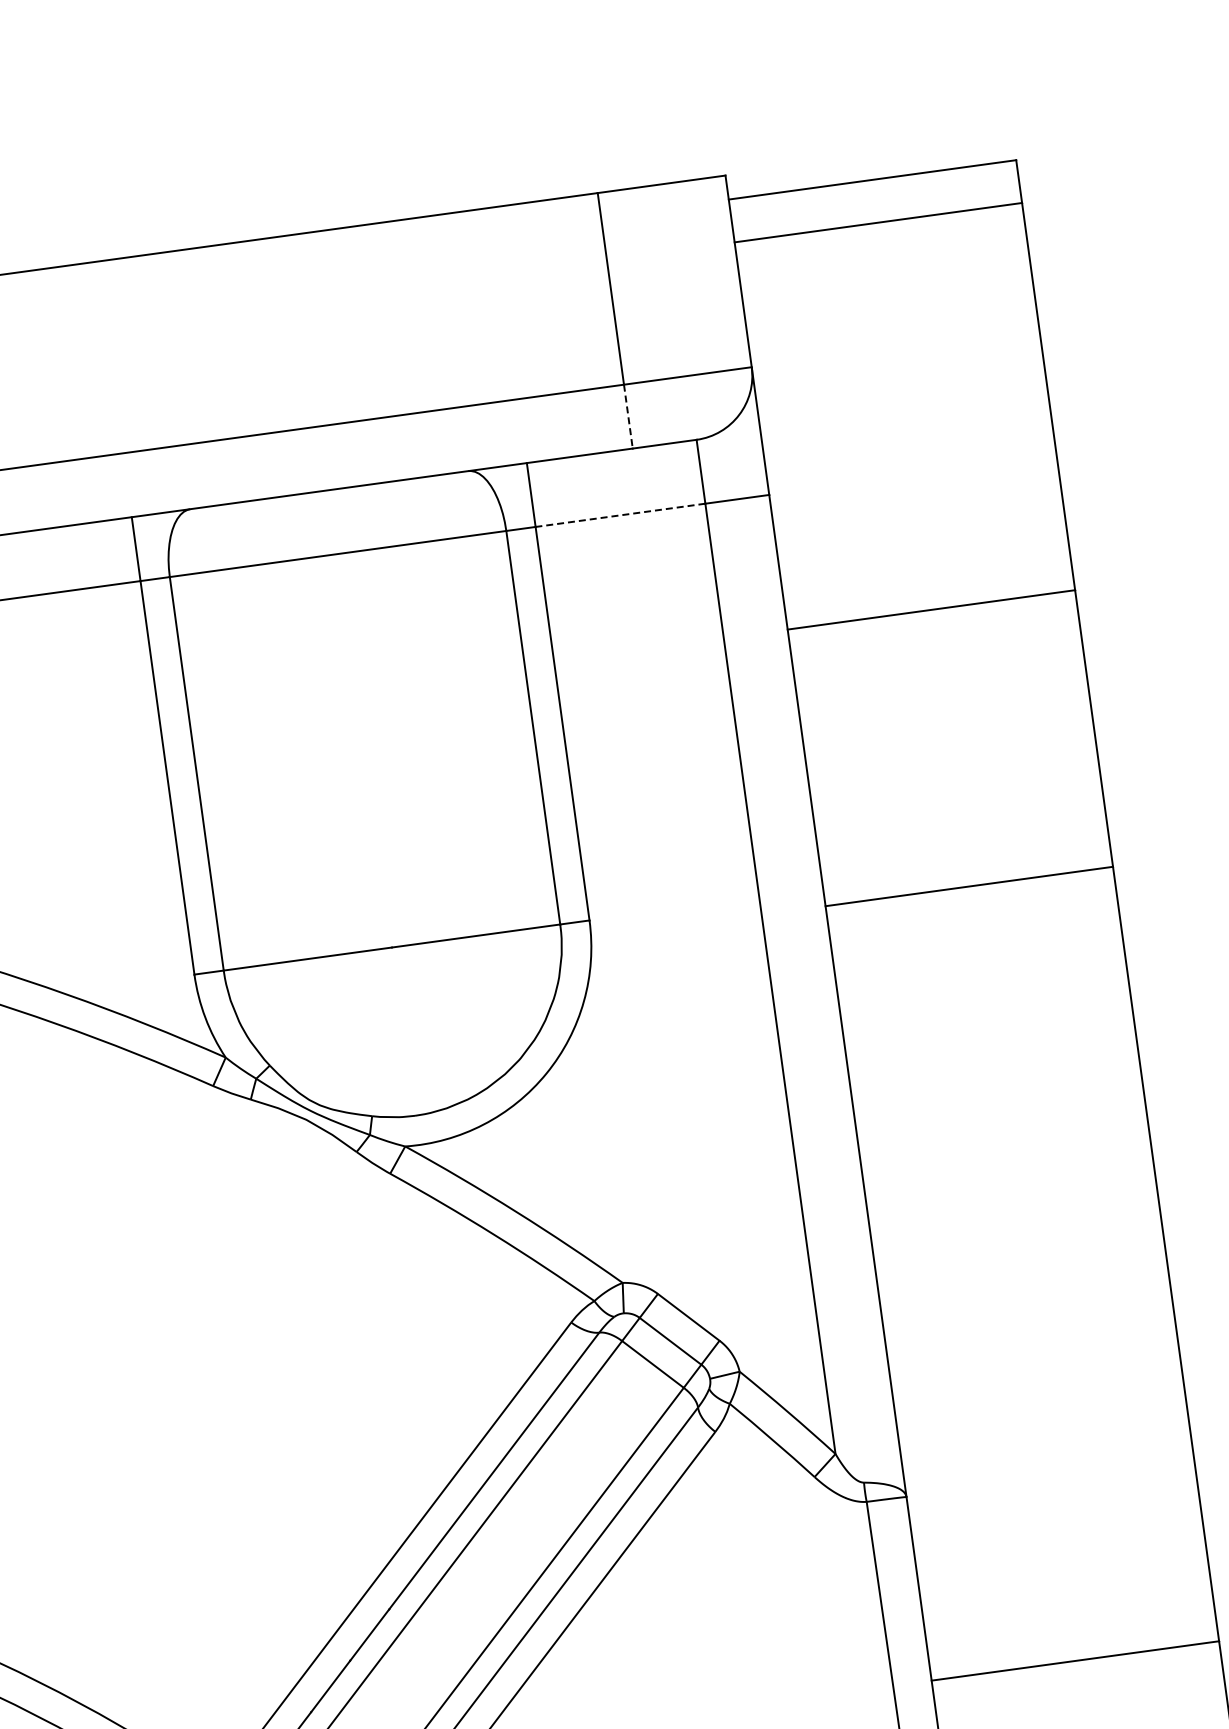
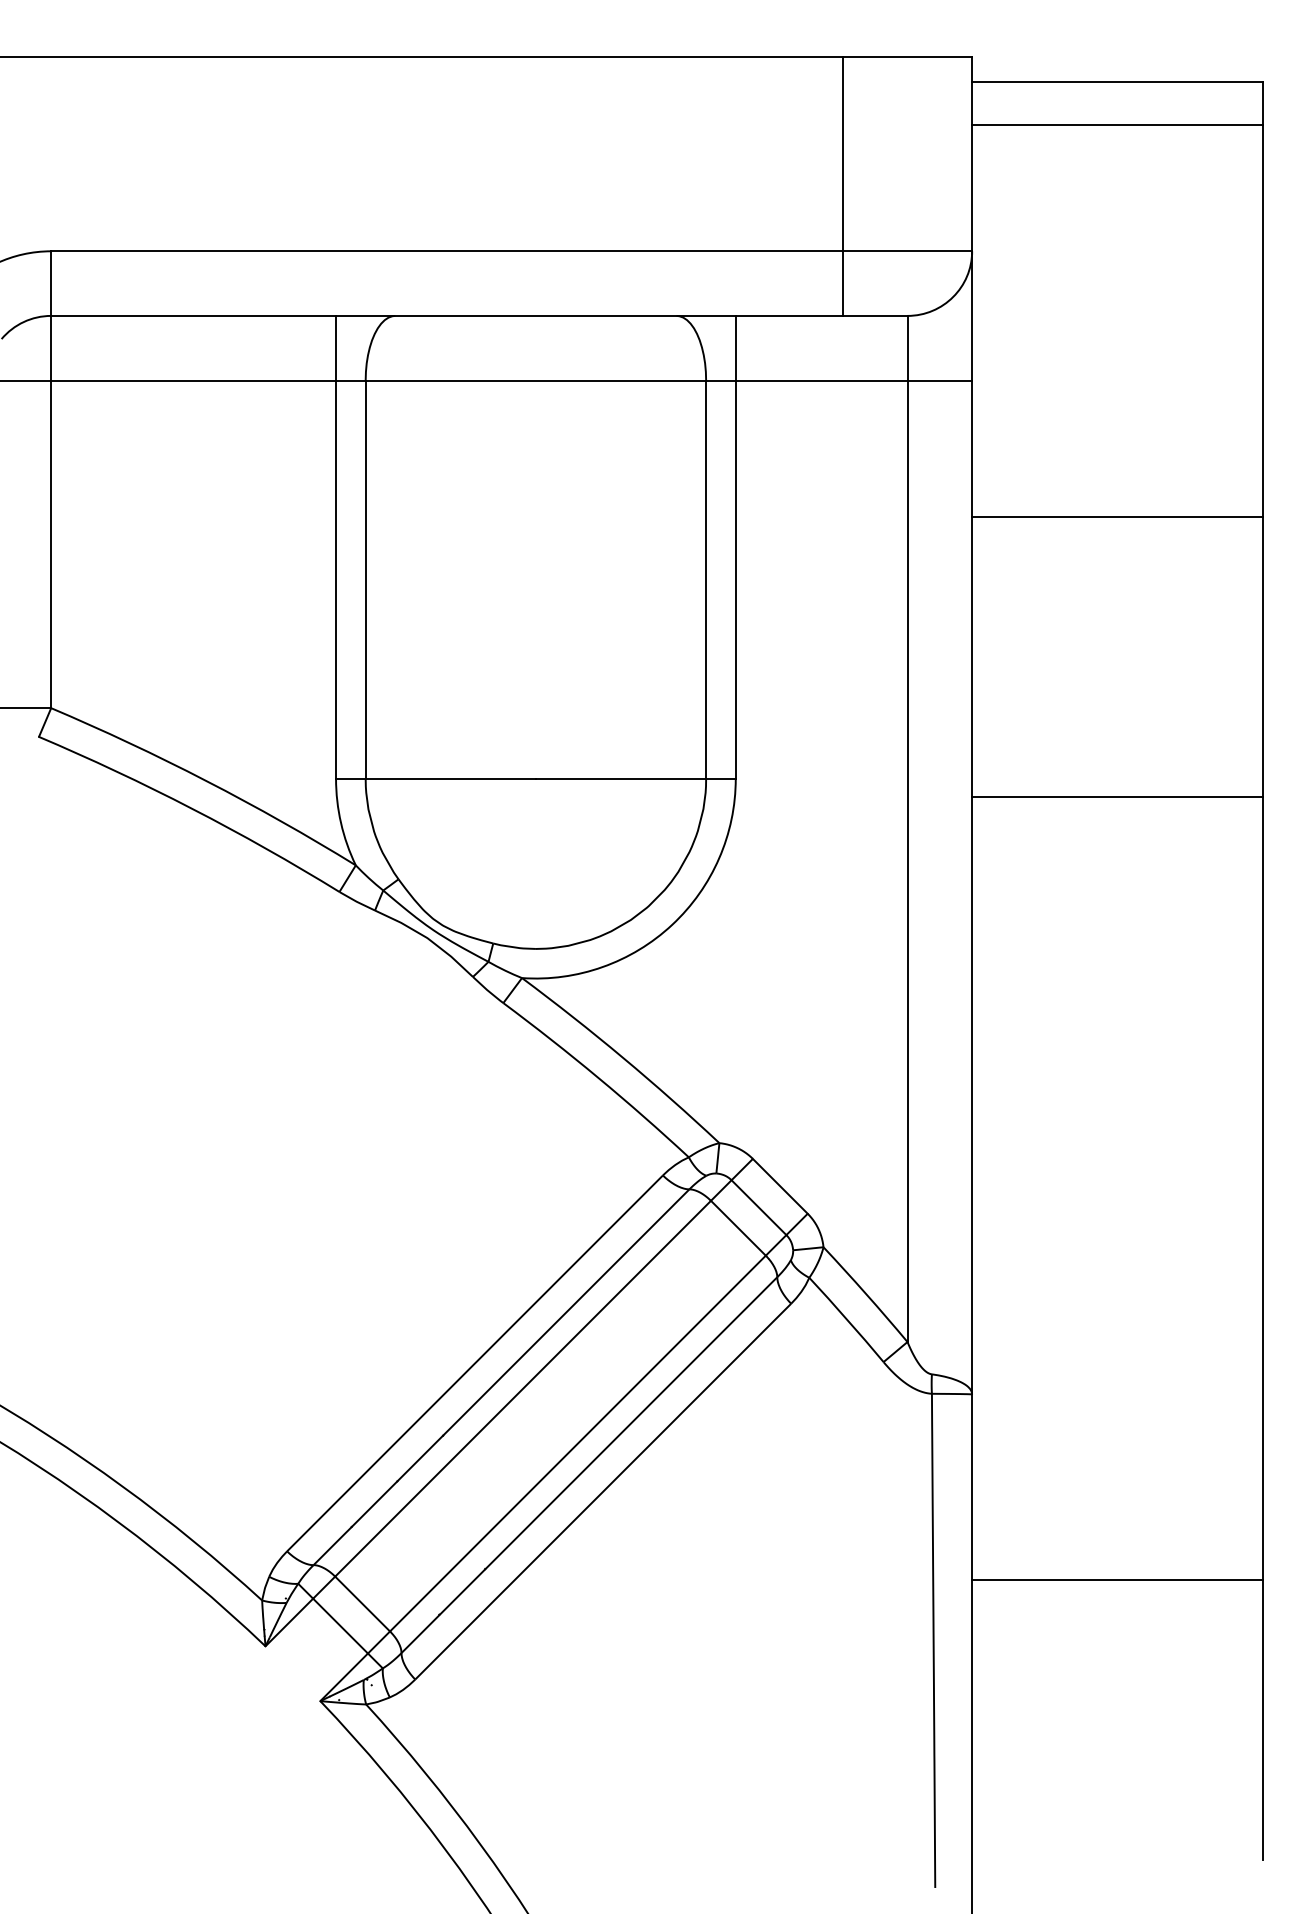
line: (628, 417) -> (842, 284), dashed -> solid
line: (620, 515) -> (821, 380), dashed -> solid

